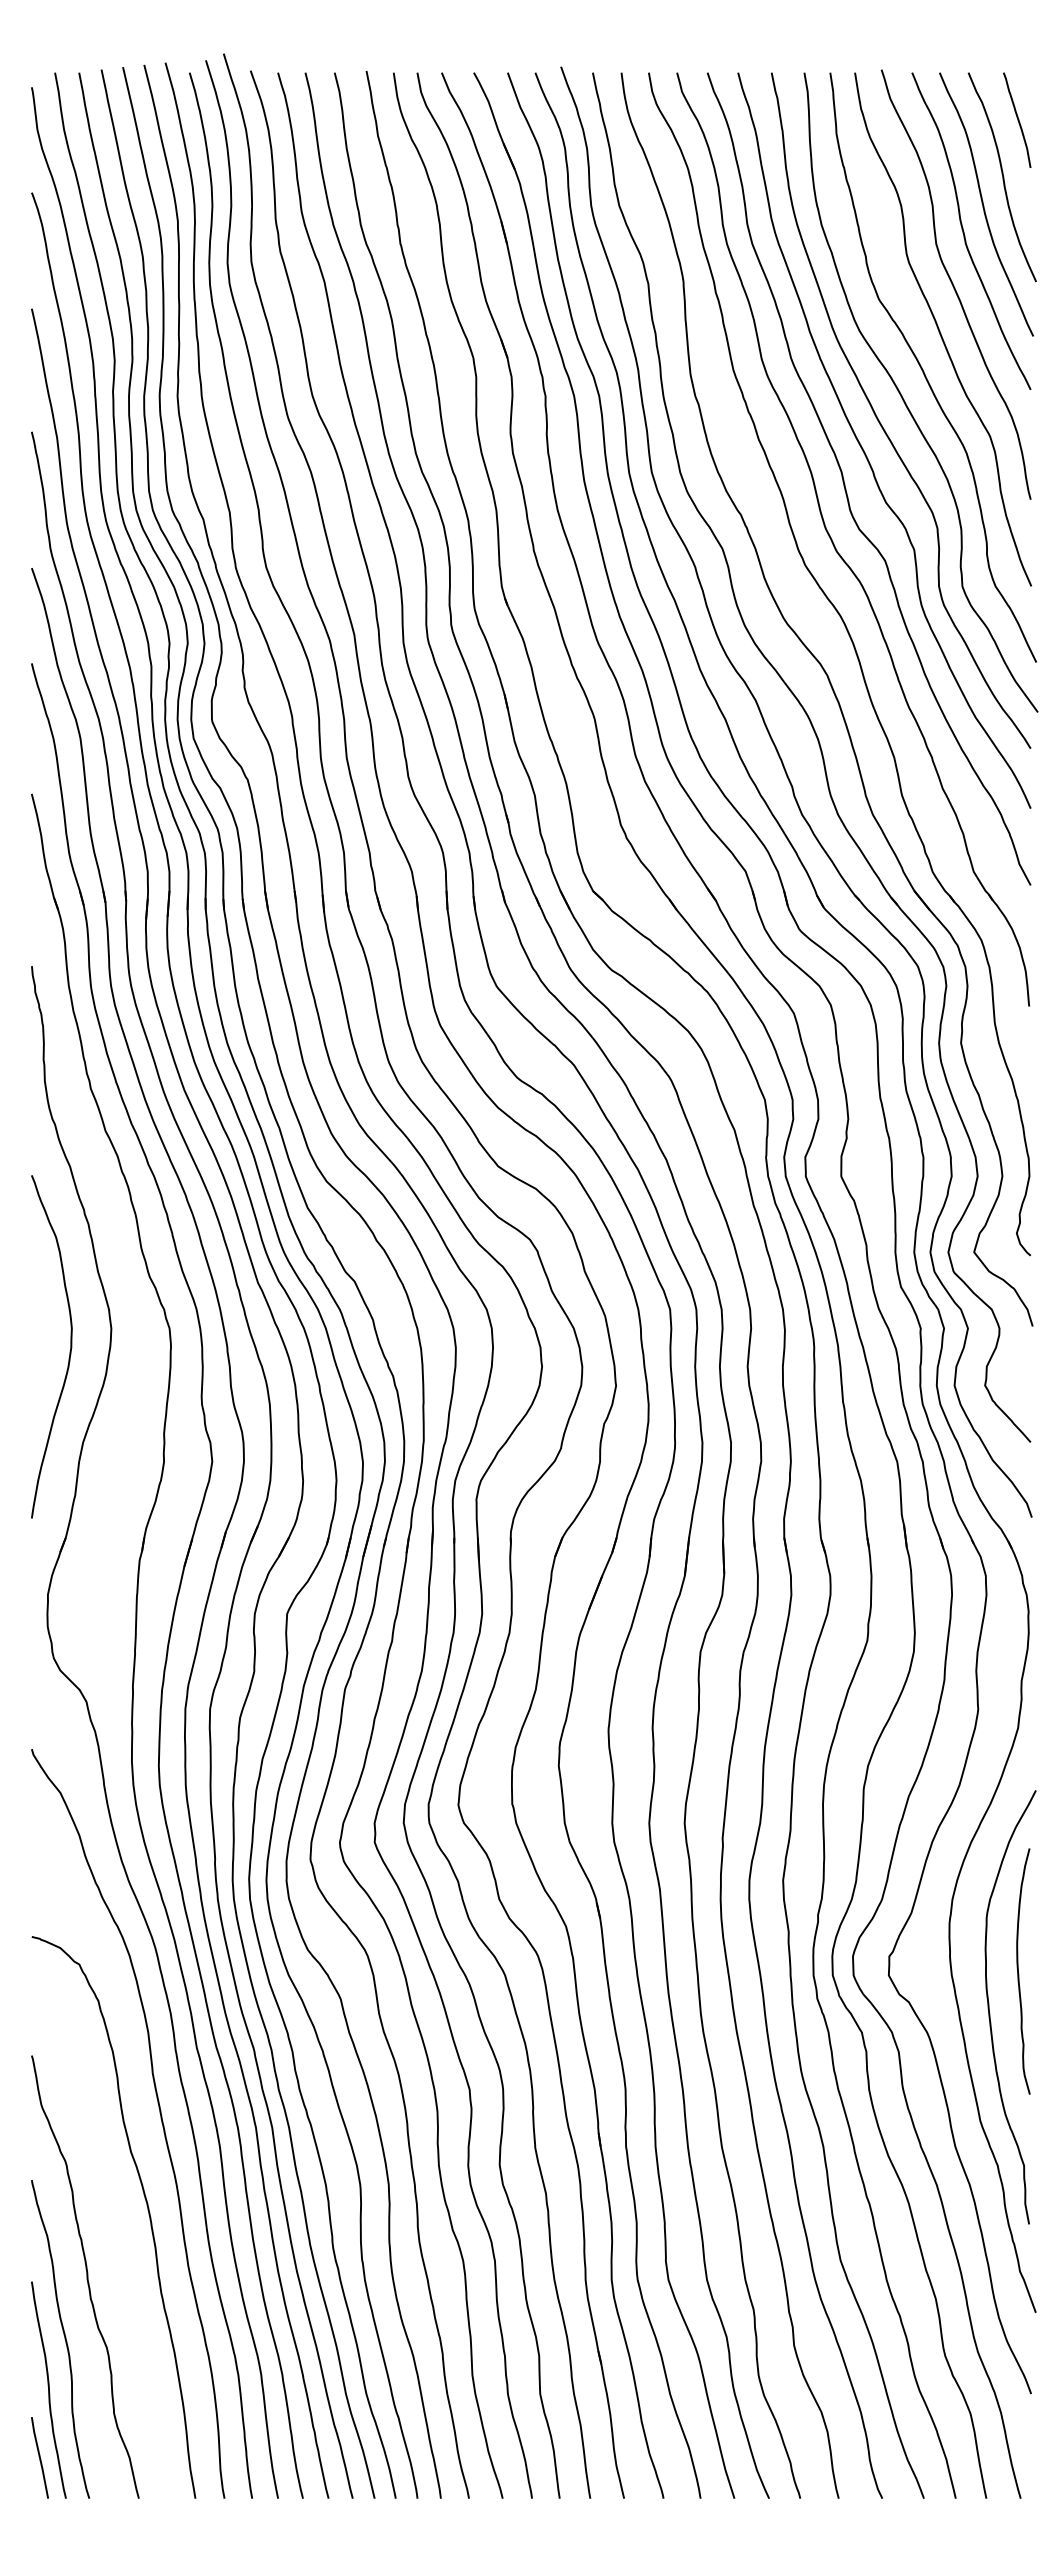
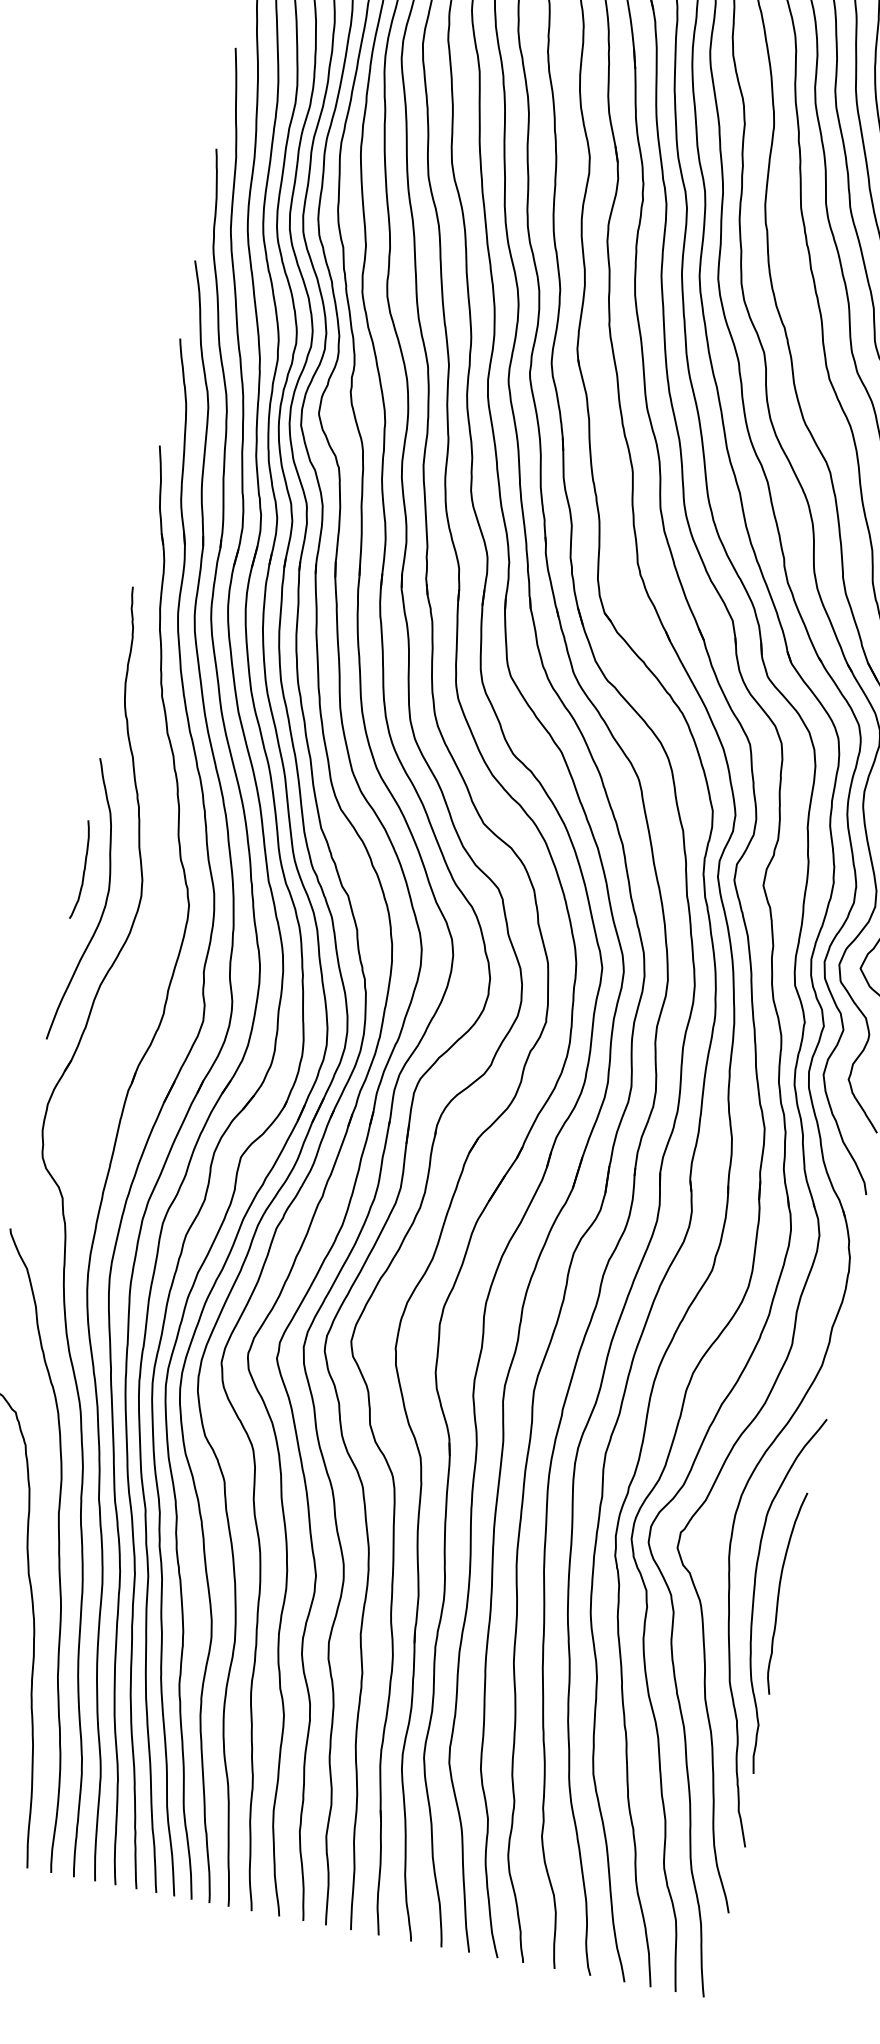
curve: (37, 1311) -> (83, 870), added
curve: (1019, 1973) -> (779, 1593), moved

